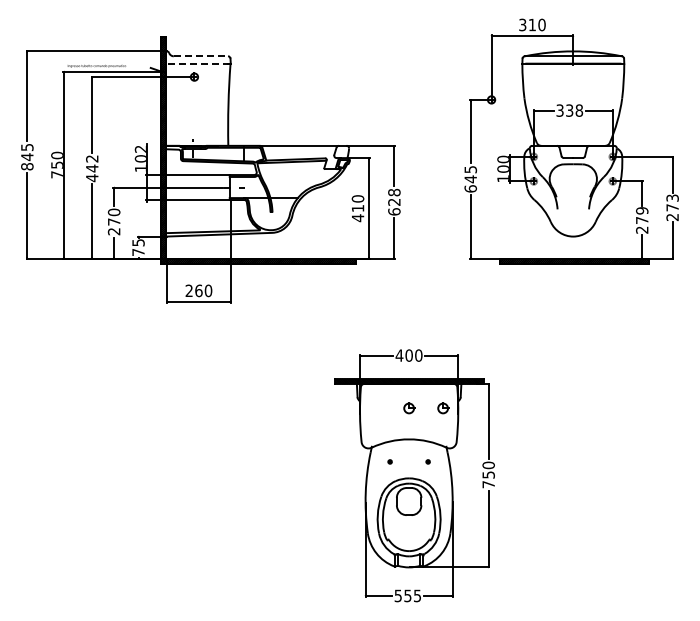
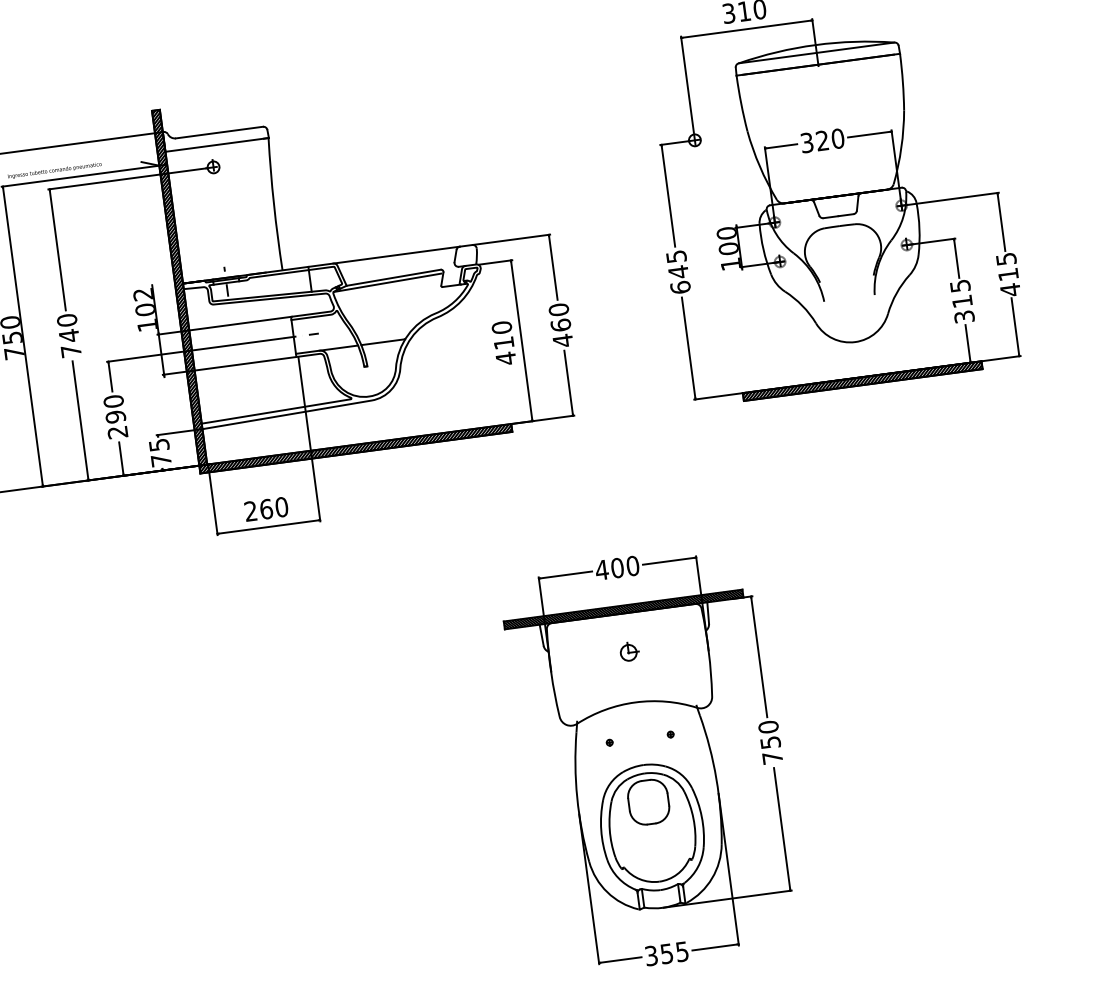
line: (201, 56) -> (220, 132), dashed -> solid
line: (198, 63) -> (217, 144), dashed -> solid
text: (574, 110) -> (830, 139), 338 -> 320
text: (92, 168) -> (69, 335), 442 -> 740
text: (394, 201) -> (561, 324), 628 -> 460
text: (672, 207) -> (1008, 274), 273 -> 415
text: (642, 220) -> (962, 301), 279 -> 315
text: (113, 221) -> (114, 416), 270 -> 290
part: (443, 408) -> (683, 645), removed
text: (398, 595) -> (651, 955), 555 -> 355

